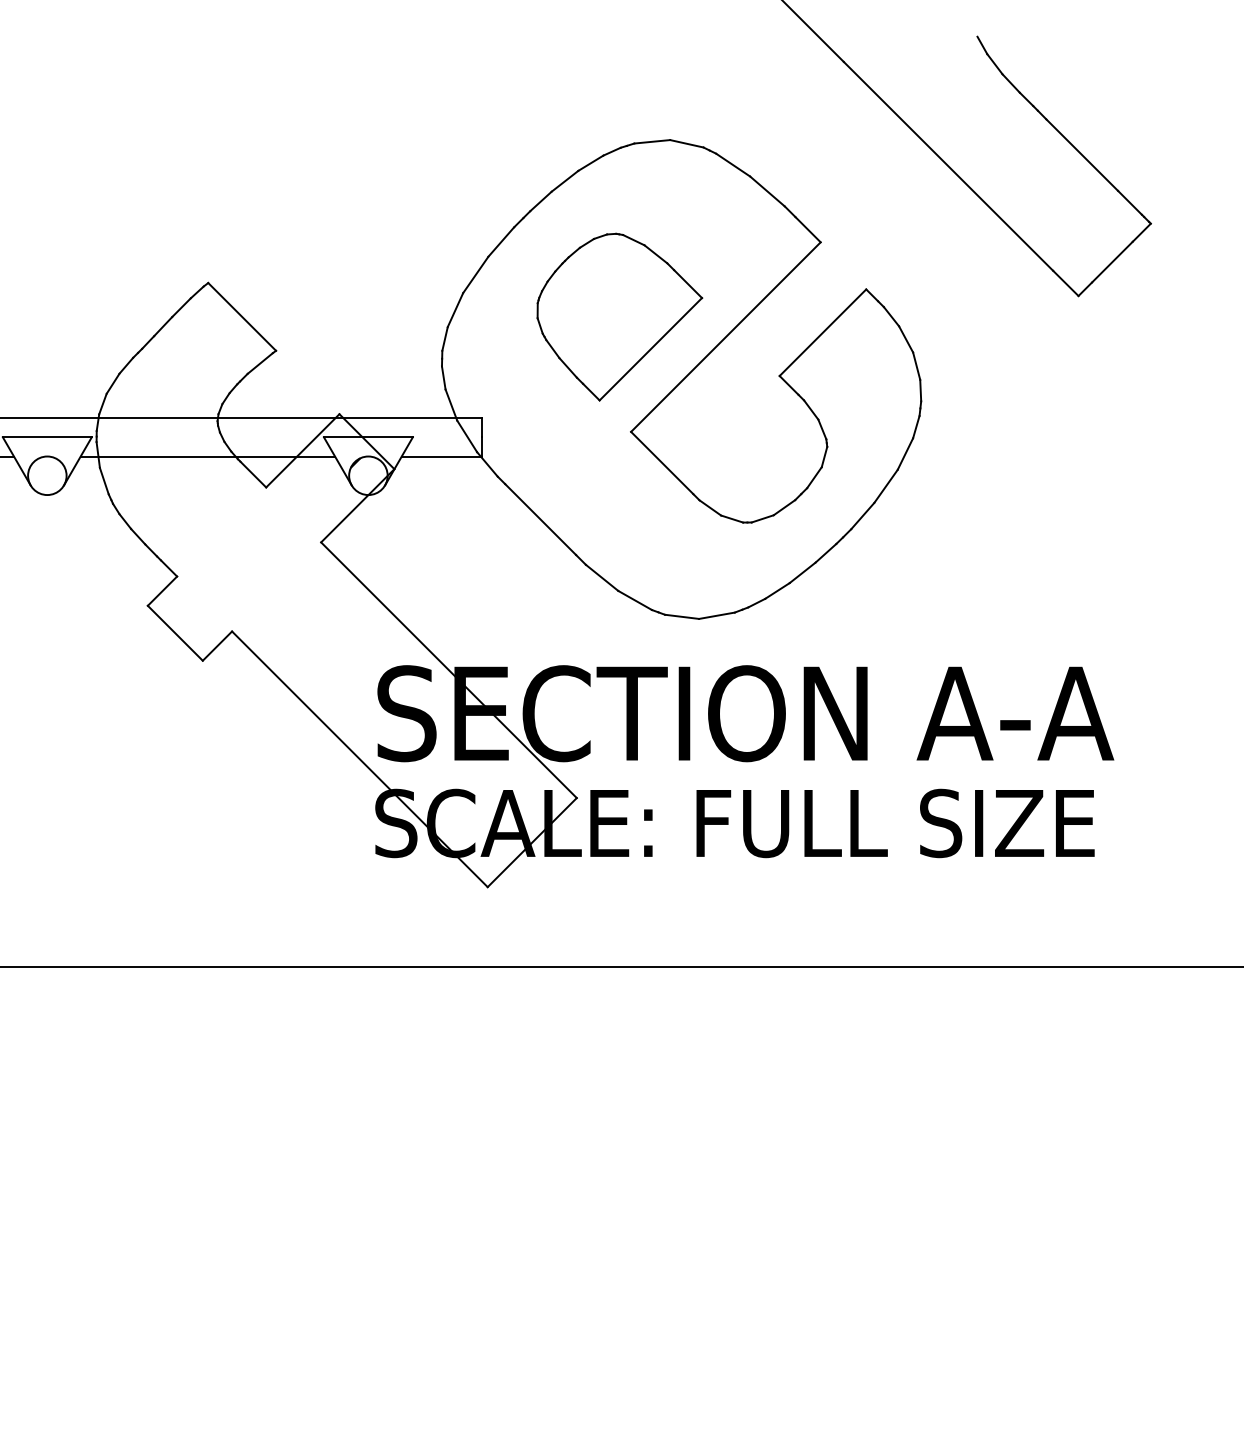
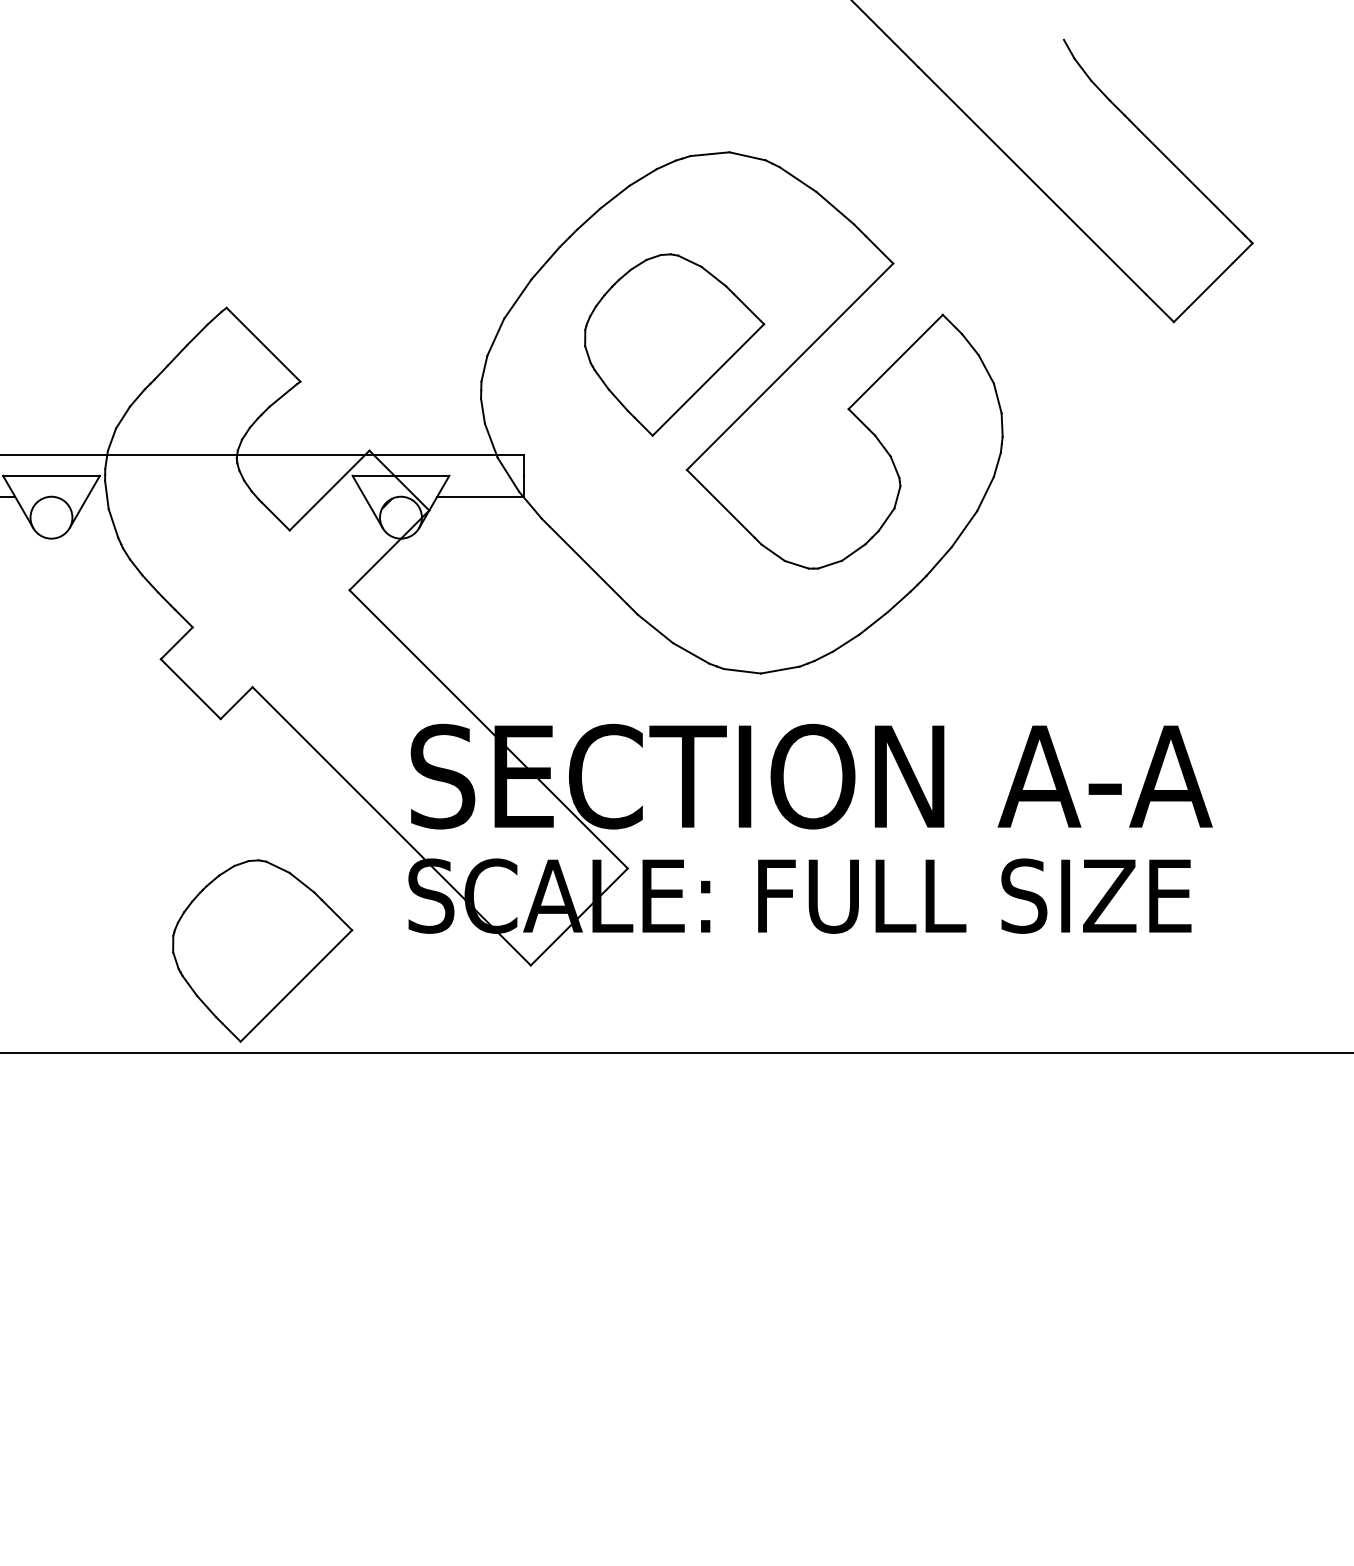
line: (207, 456) -> (225, 496), removed
part: (241, 873) -> (262, 950), added

